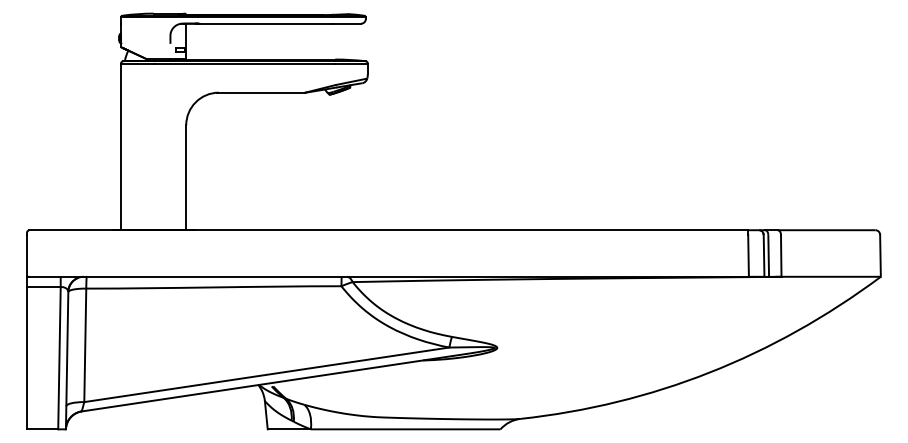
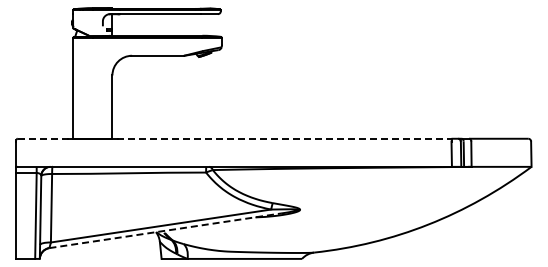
line: (388, 229) -> (234, 138), solid -> dashed
line: (274, 382) -> (165, 230), solid -> dashed

